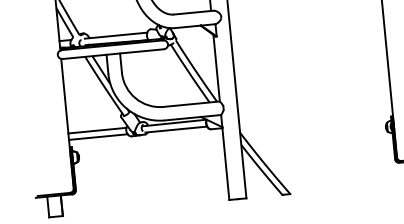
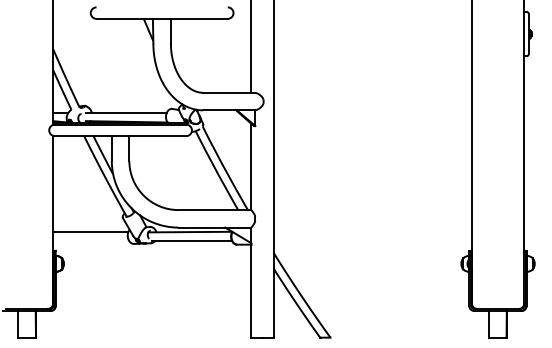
line: (98, 136) -> (91, 240), removed

